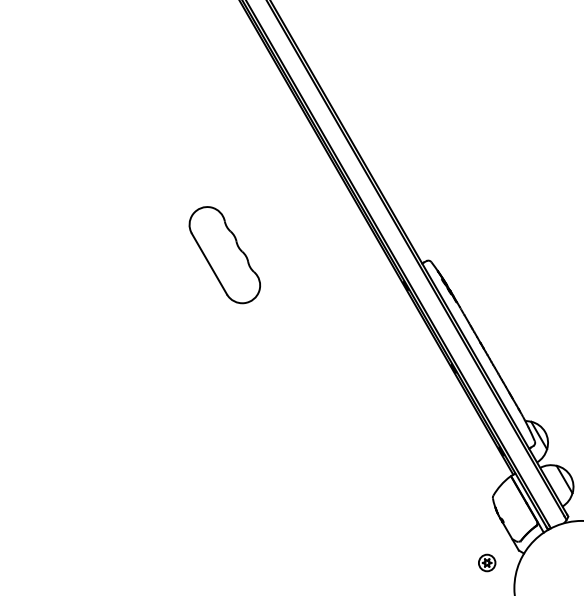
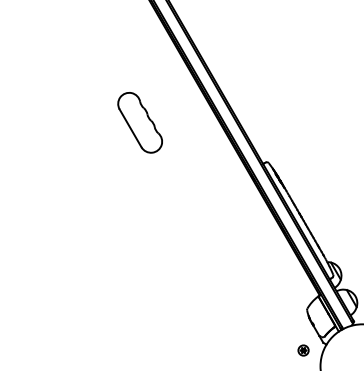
part: (223, 254) -> (139, 122), moved

